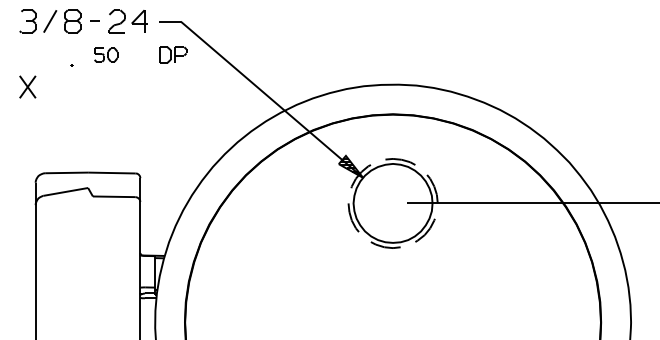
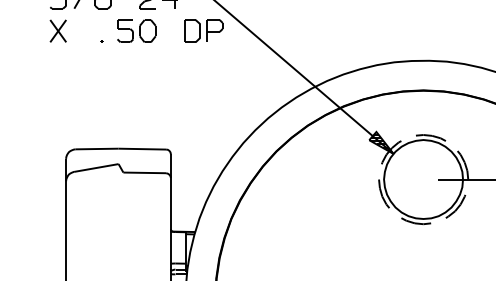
part: (105, 54) -> (135, 30), size x1.67
part: (172, 54) -> (202, 30), size x1.43
part: (27, 86) -> (57, 30), moved

